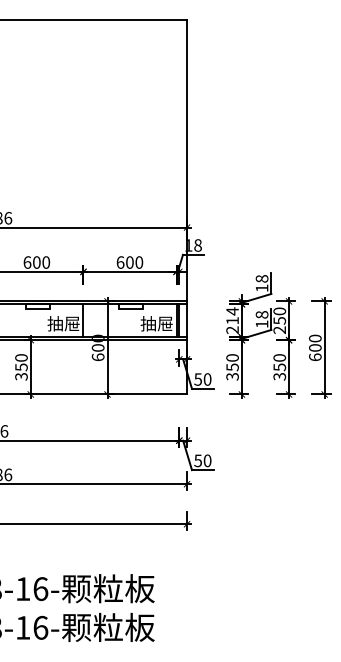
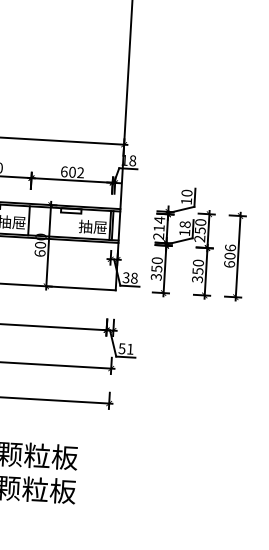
text: (139, 262) -> (80, 172), 600 -> 602
text: (262, 278) -> (187, 192), 18 -> 10
text: (315, 338) -> (230, 247), 600 -> 606
text: (202, 379) -> (129, 278), 50 -> 38
text: (207, 460) -> (130, 348), 50 -> 51

